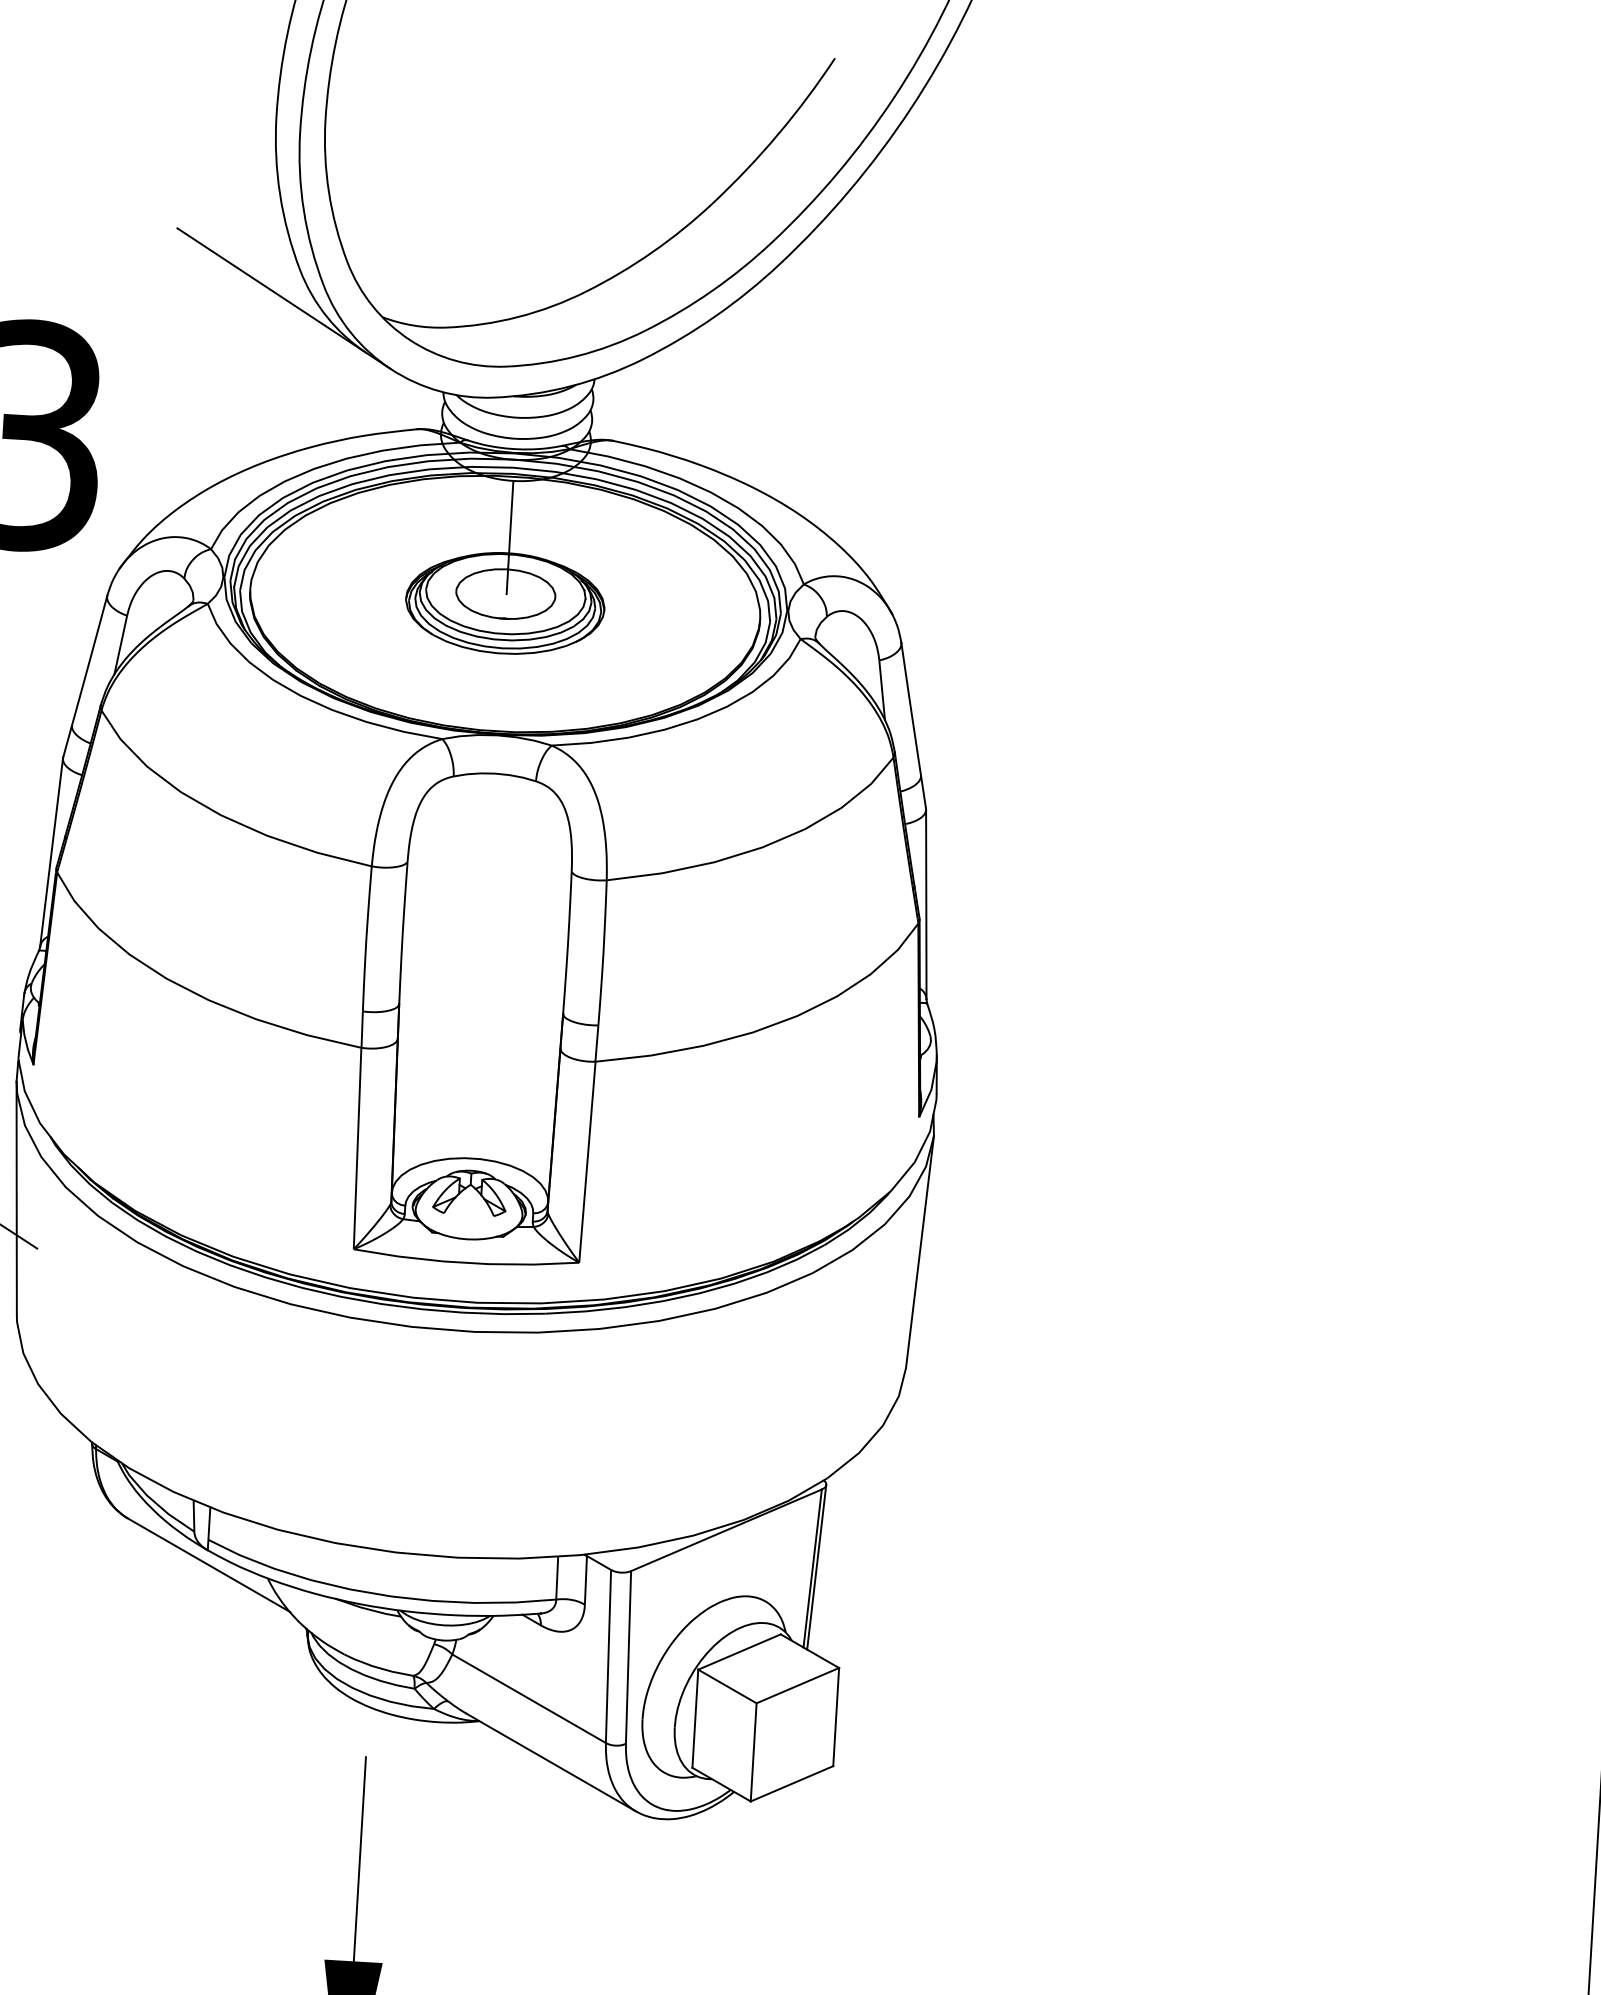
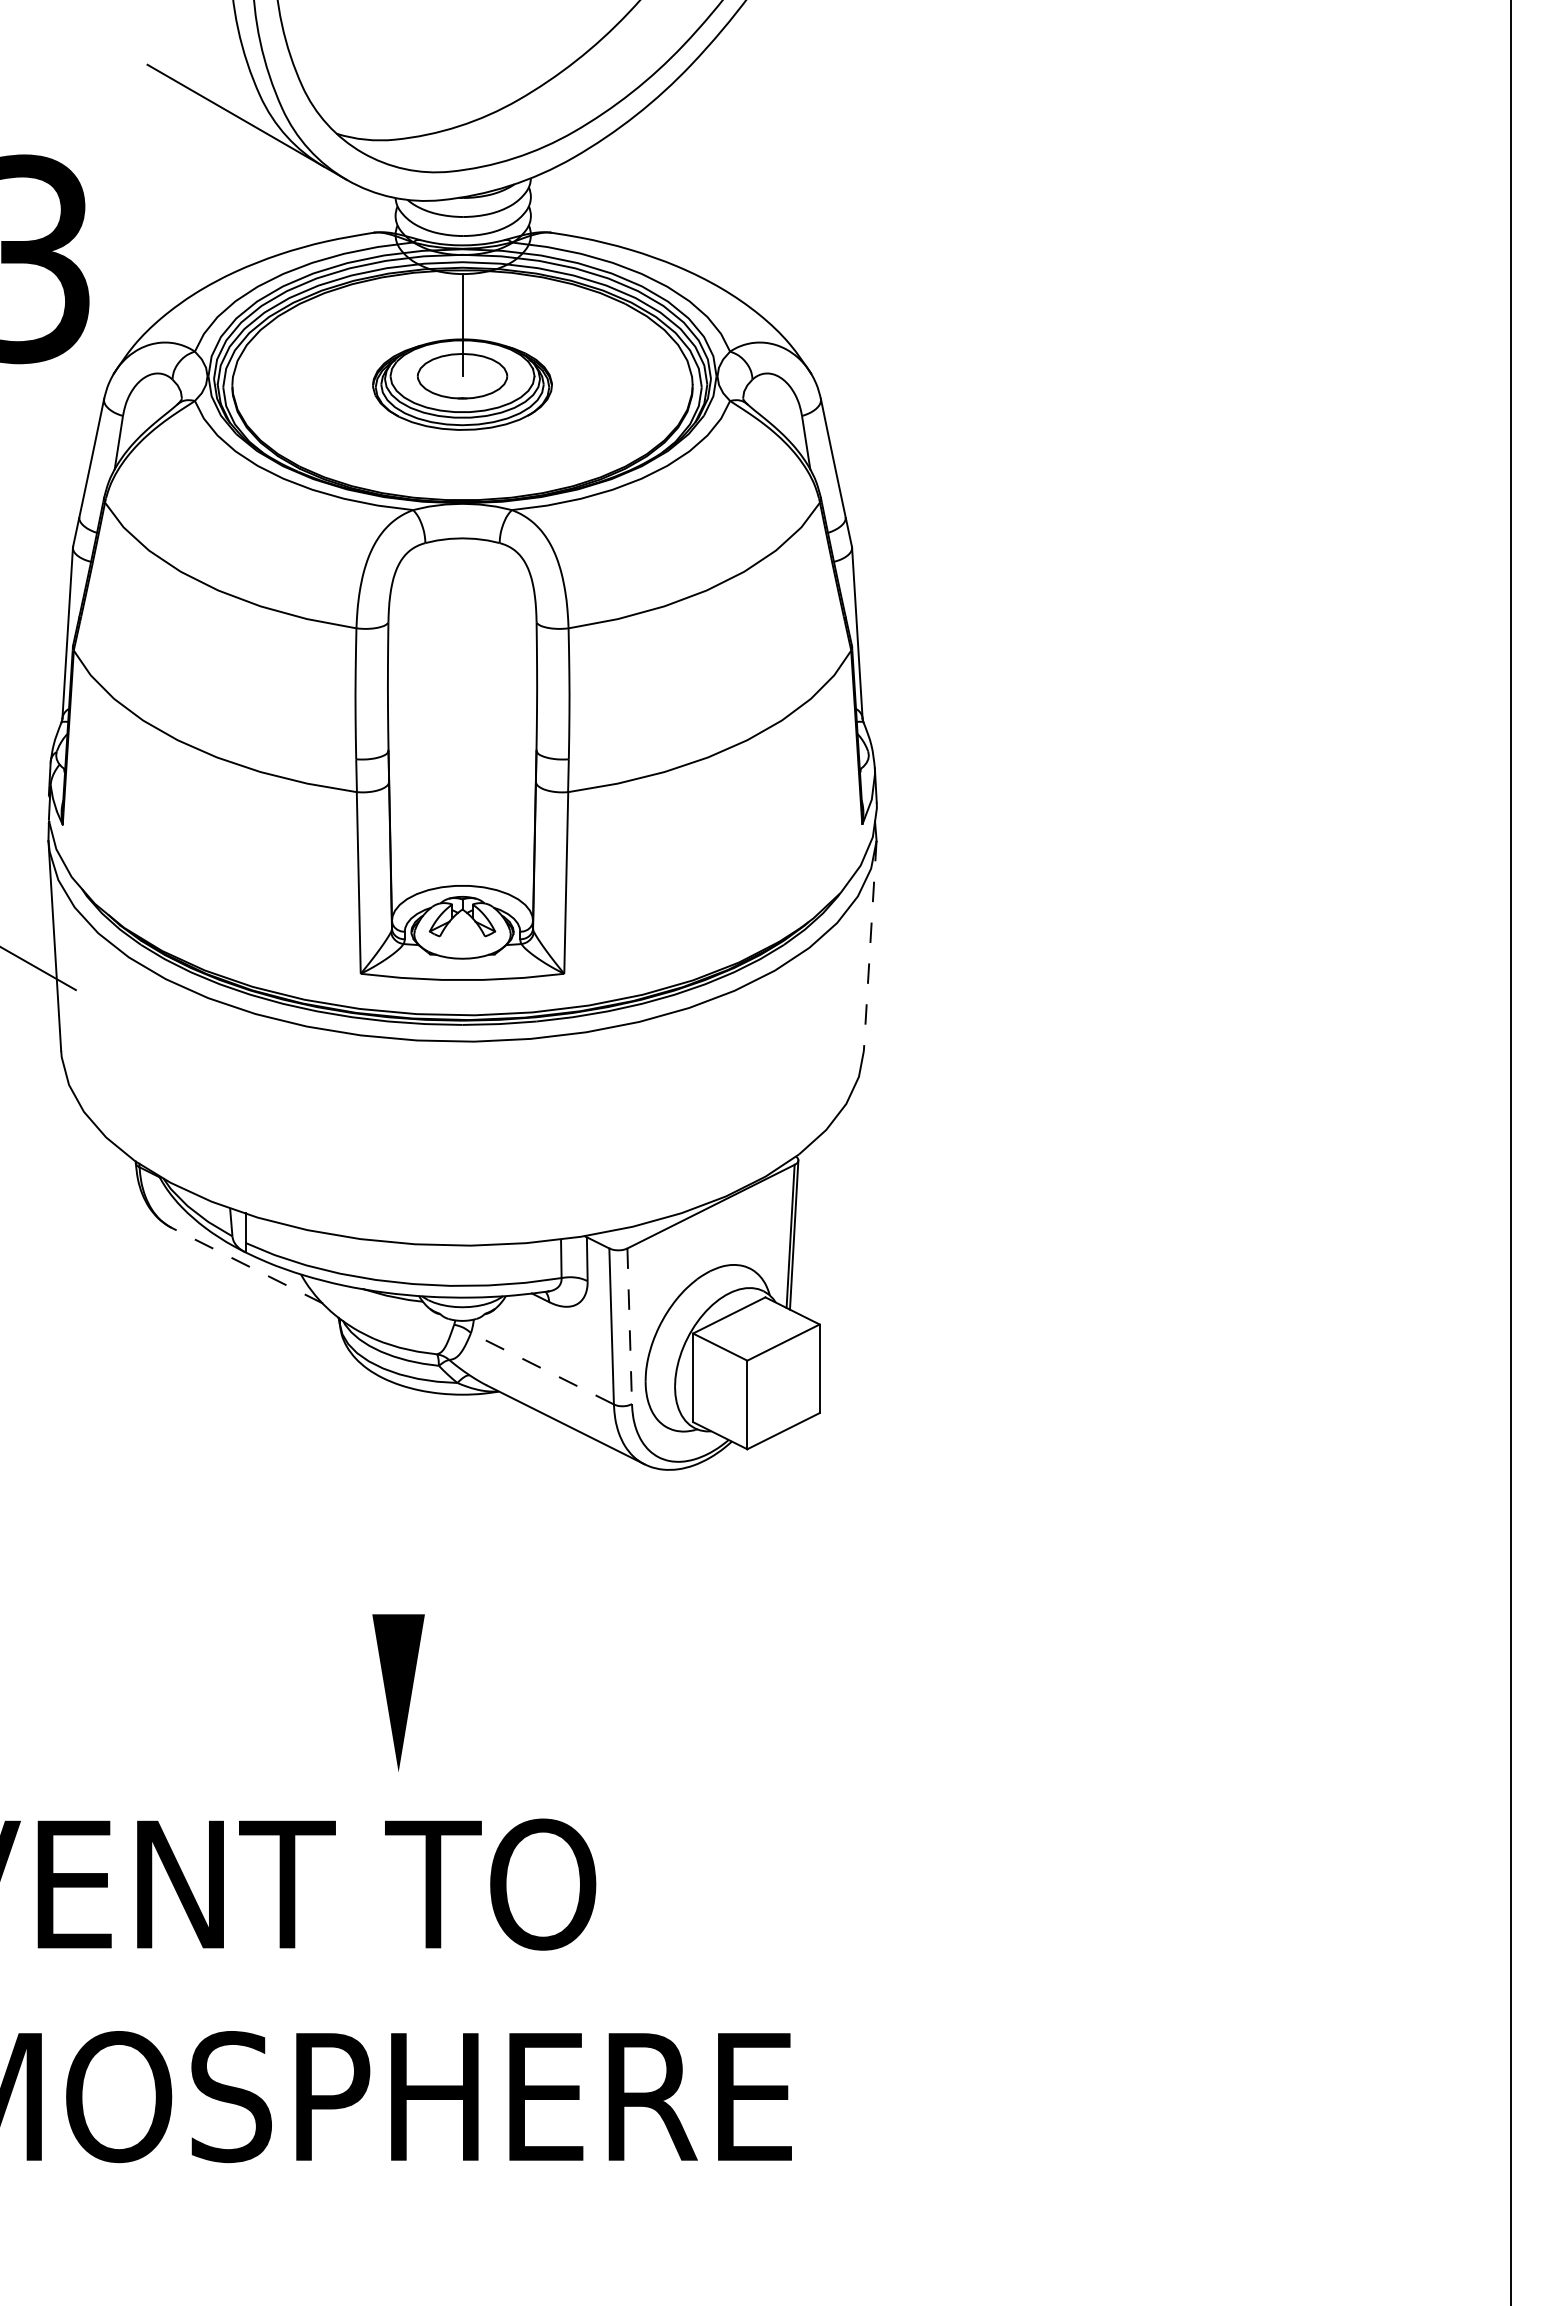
line: (920, 1252) -> (870, 946), solid -> dashed
line: (209, 1564) -> (247, 1265), solid -> dashed
line: (628, 1657) -> (629, 1326), solid -> dashed
line: (529, 1698) -> (542, 1368), solid -> dashed
line: (359, 1858) -> (398, 1521), removed

